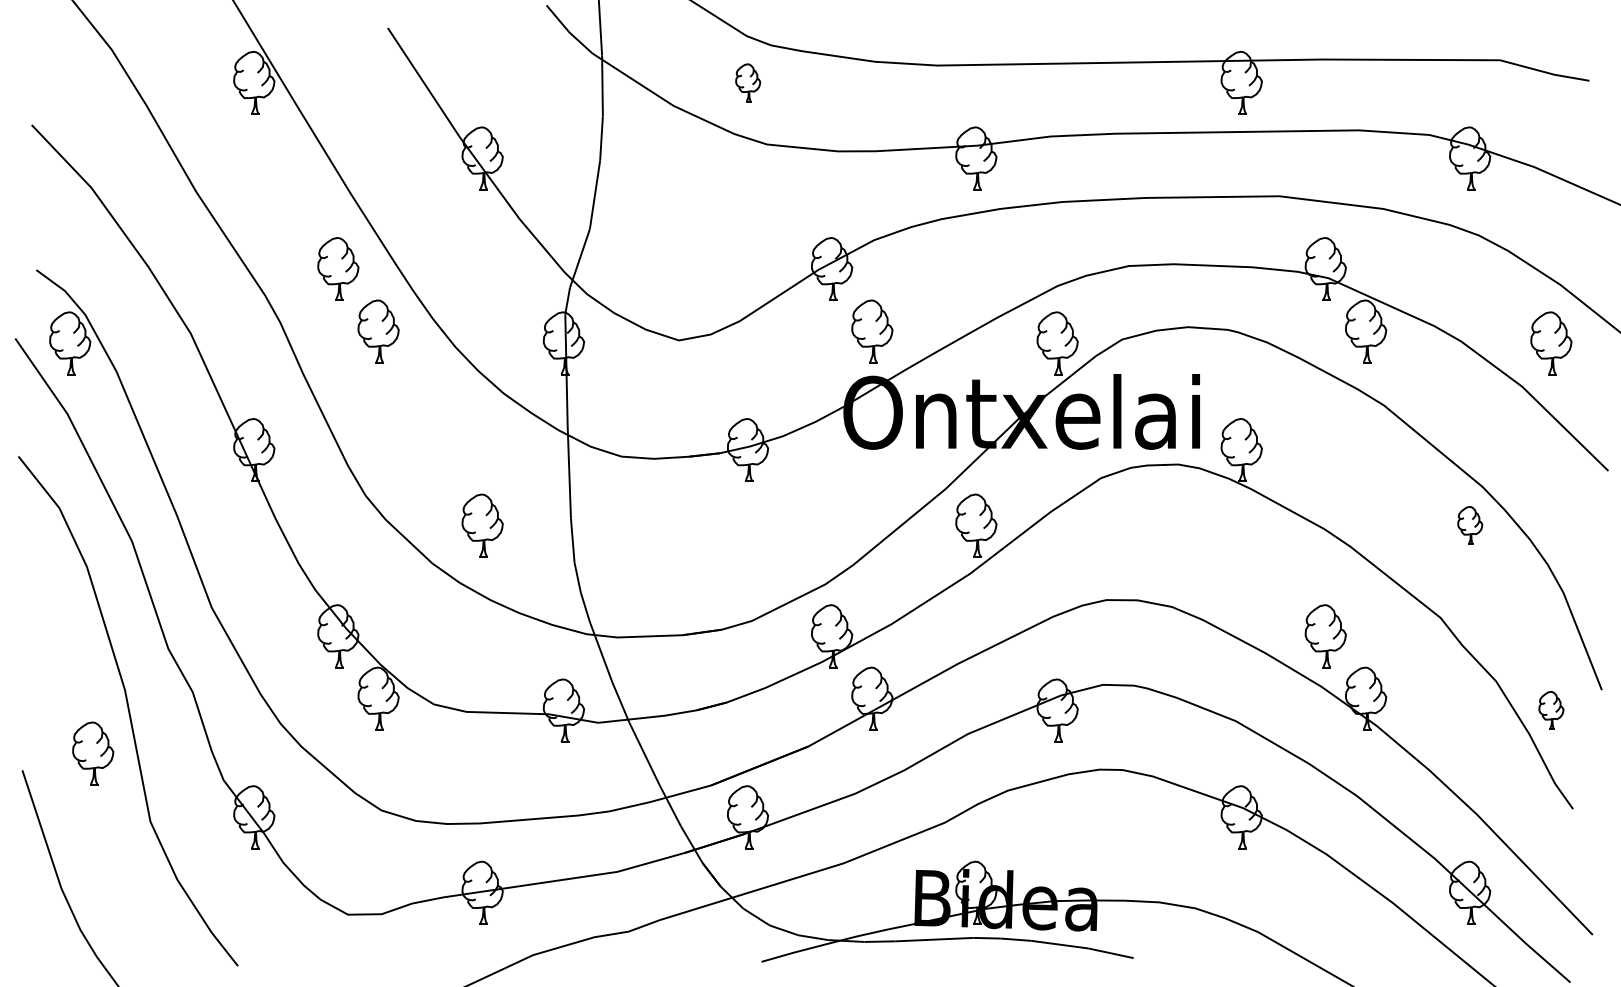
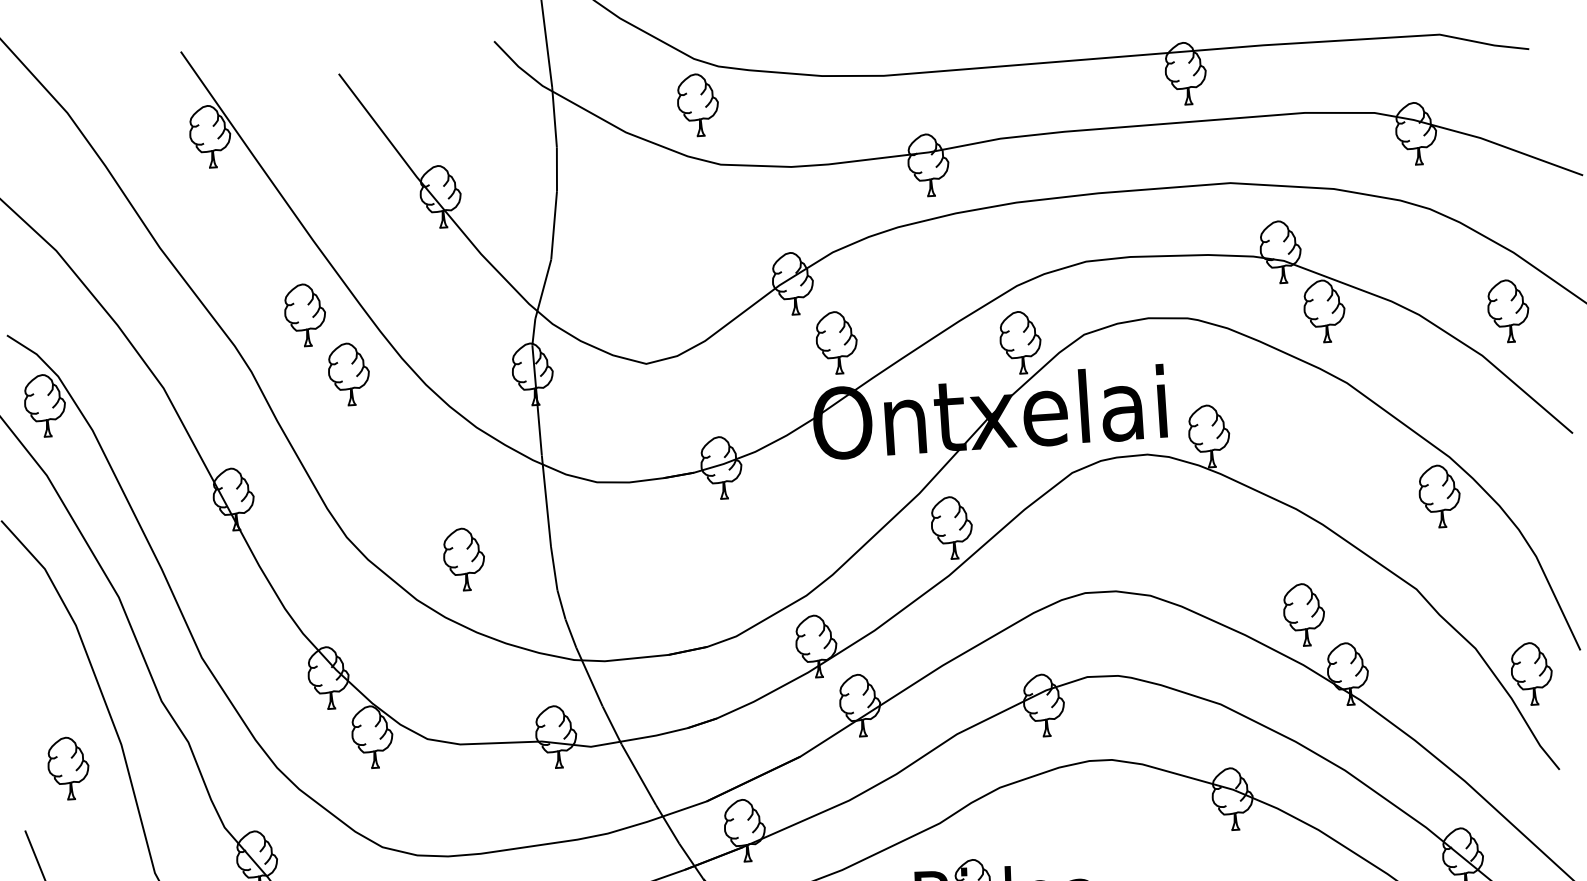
part: (748, 82) -> (698, 104), size x1.67
part: (1470, 525) -> (1440, 496), size x1.67
part: (1551, 710) -> (1531, 673), size x1.67
part: (93, 753) -> (68, 768), moved

